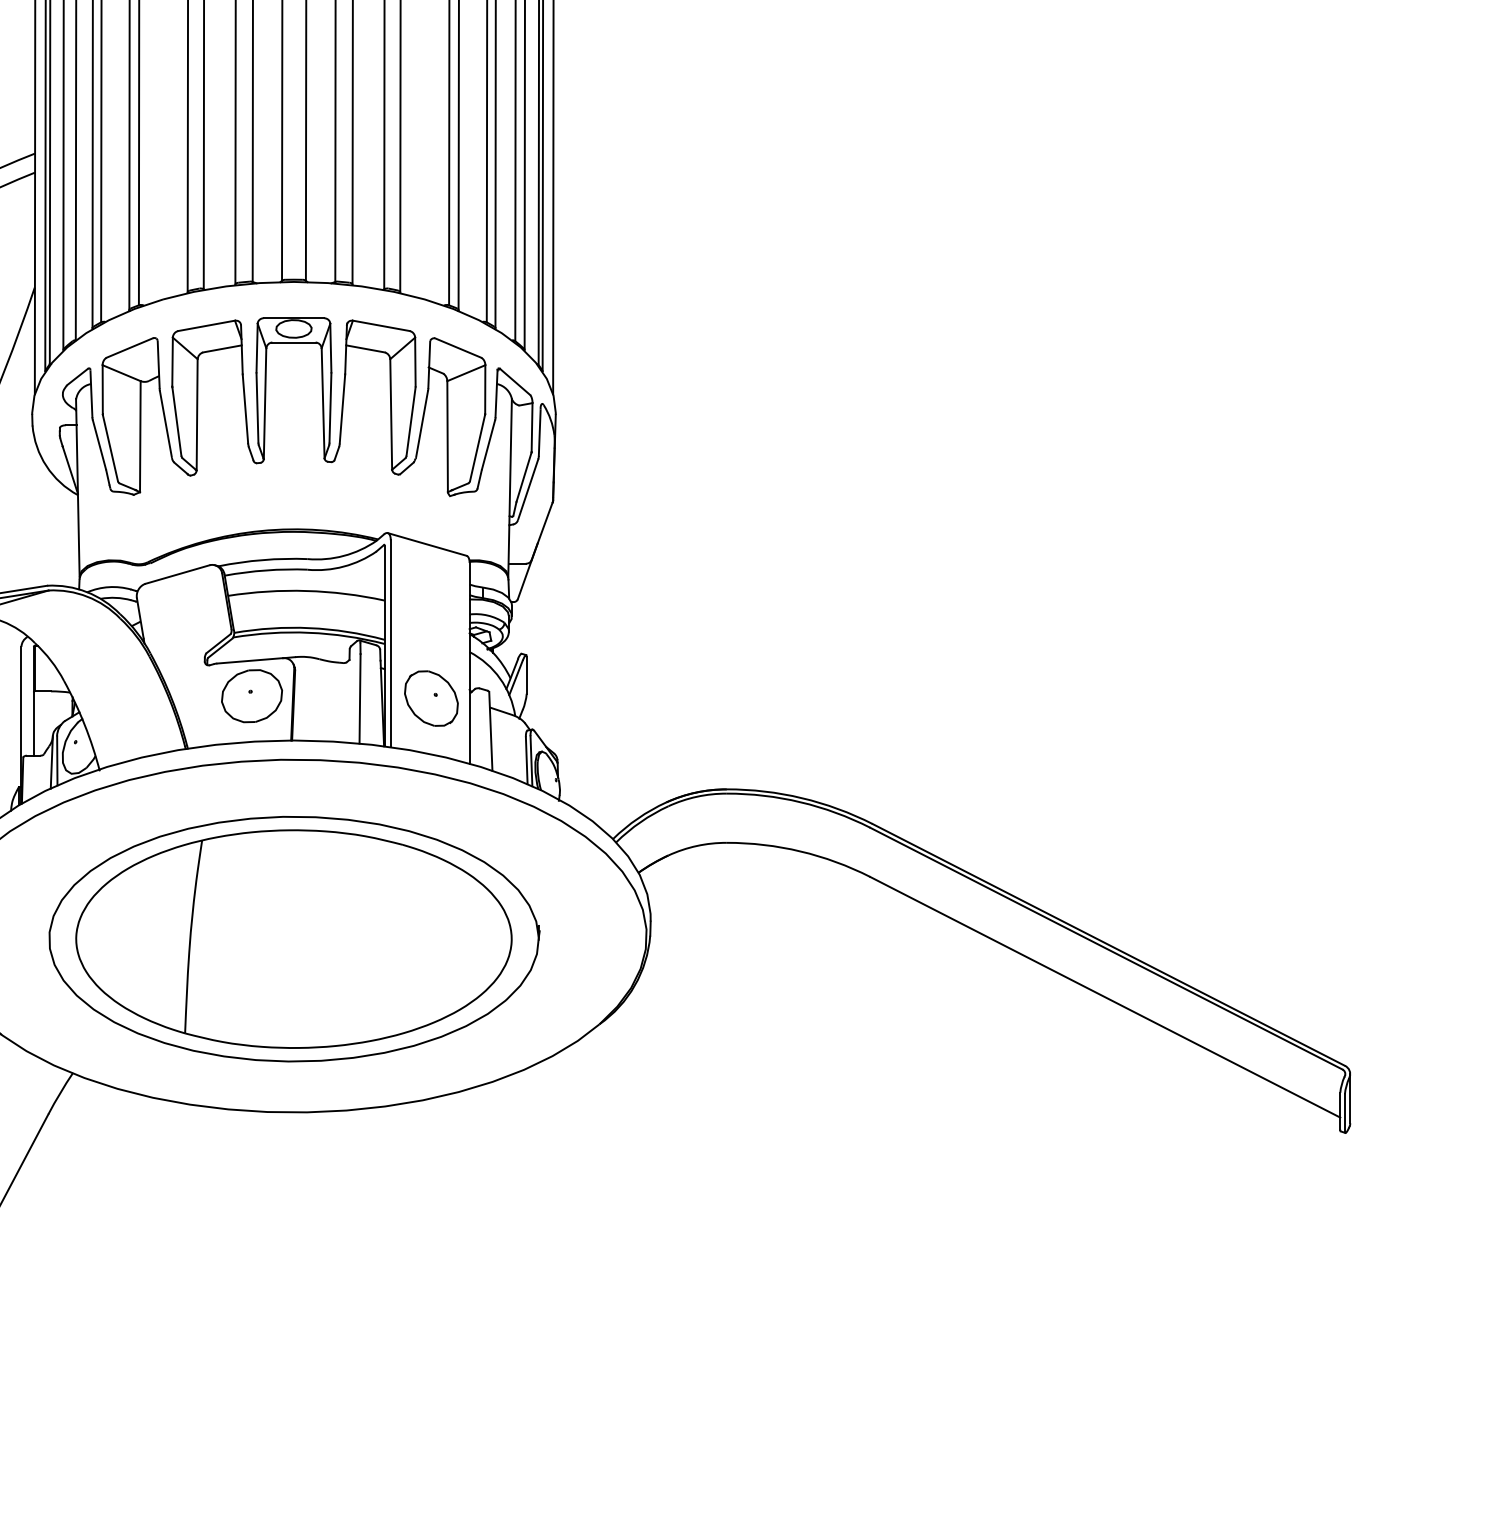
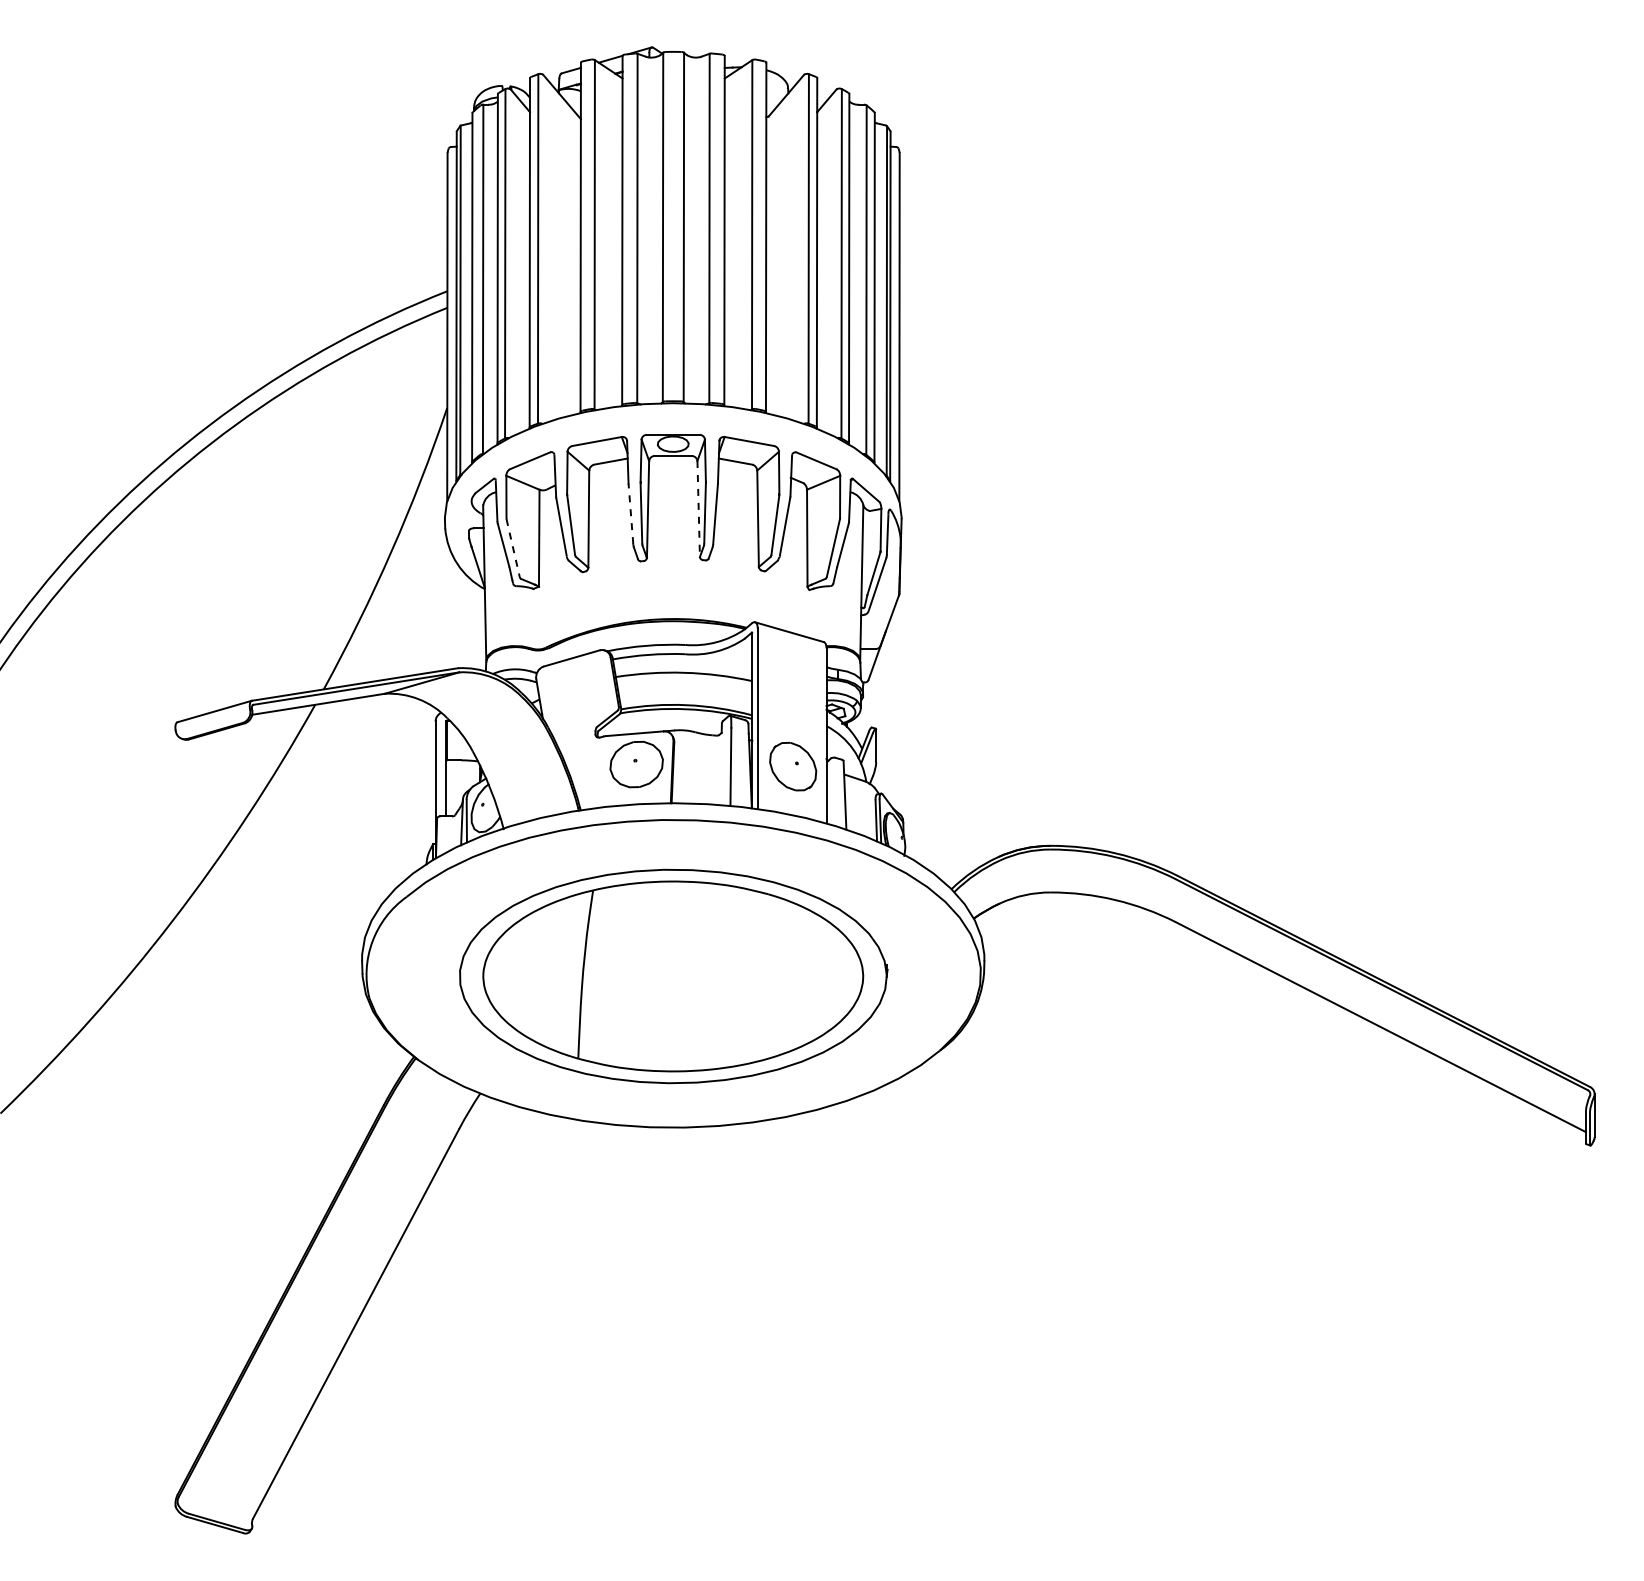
line: (322, 403) -> (698, 509), solid -> dashed
line: (244, 408) -> (630, 513), solid -> dashed
line: (110, 448) -> (513, 548), solid -> dashed

